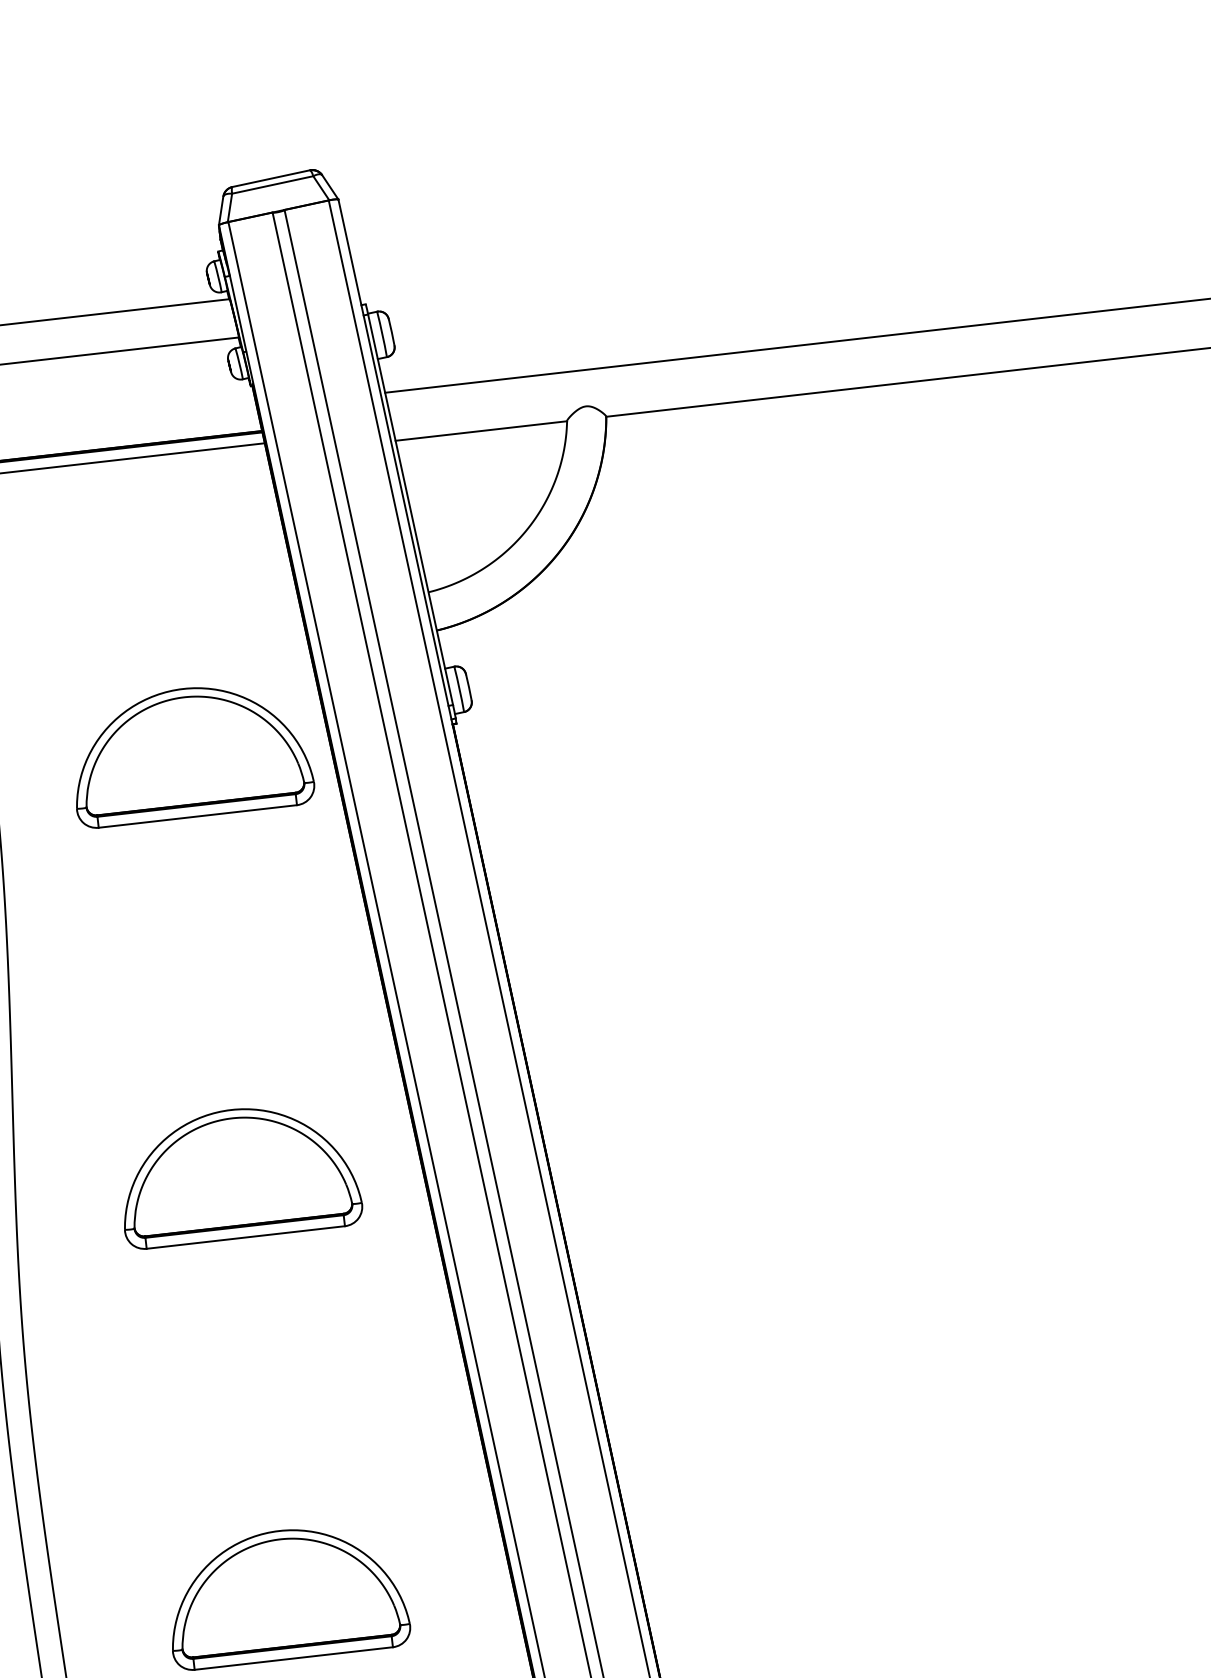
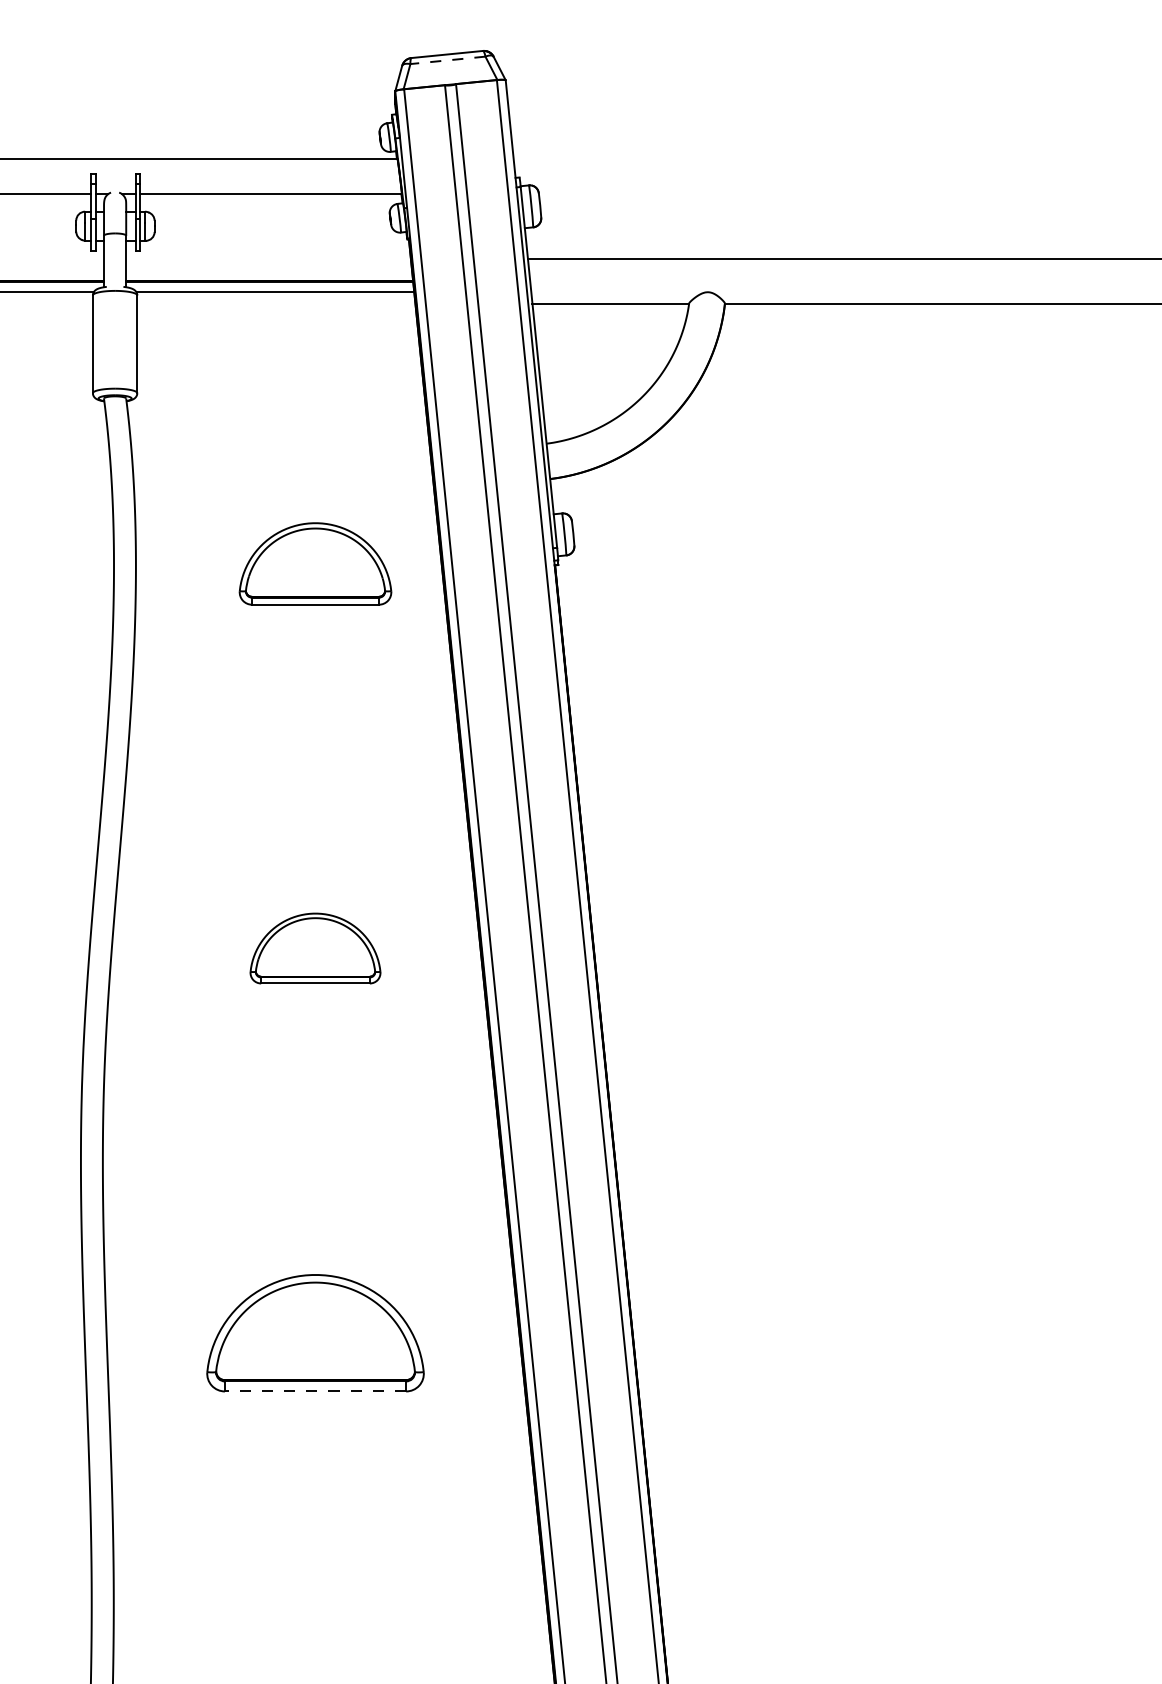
line: (272, 185) -> (447, 60), solid -> dashed
part: (190, 752) -> (315, 563), size x0.7
part: (238, 1173) -> (315, 948), size x0.6
line: (293, 1658) -> (315, 1391), solid -> dashed

